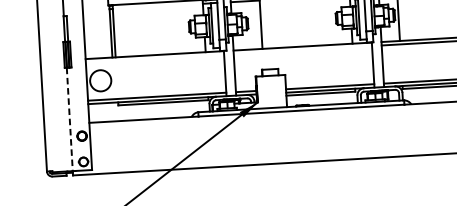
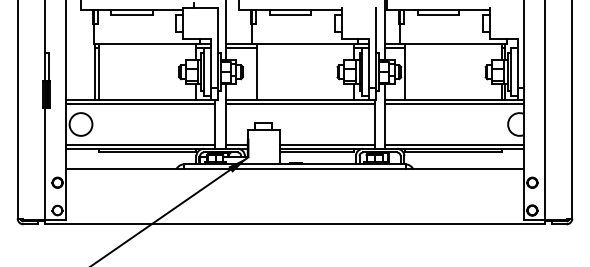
line: (302, 49) -> (299, 103), added
line: (154, 58) -> (140, 103), added
line: (69, 119) -> (45, 164), dashed -> solid

